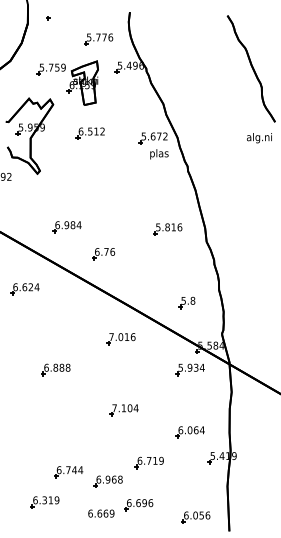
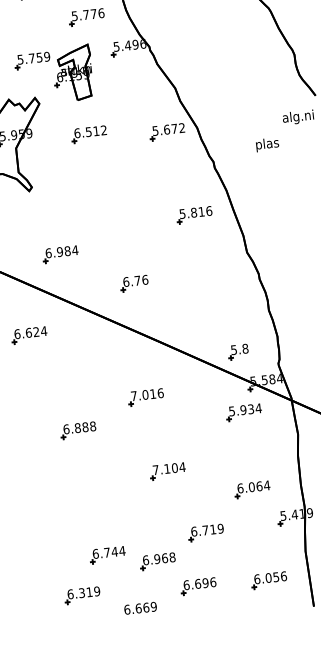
text: (159, 154) -> (267, 144), moved
part: (66, 227) -> (59, 254), moved
part: (167, 229) -> (194, 215), moved
part: (103, 254) -> (134, 284), moved
part: (186, 302) -> (237, 351), moved
part: (120, 339) -> (145, 397), moved
text: (101, 513) -> (140, 608), moved
part: (195, 517) -> (268, 580), moved

